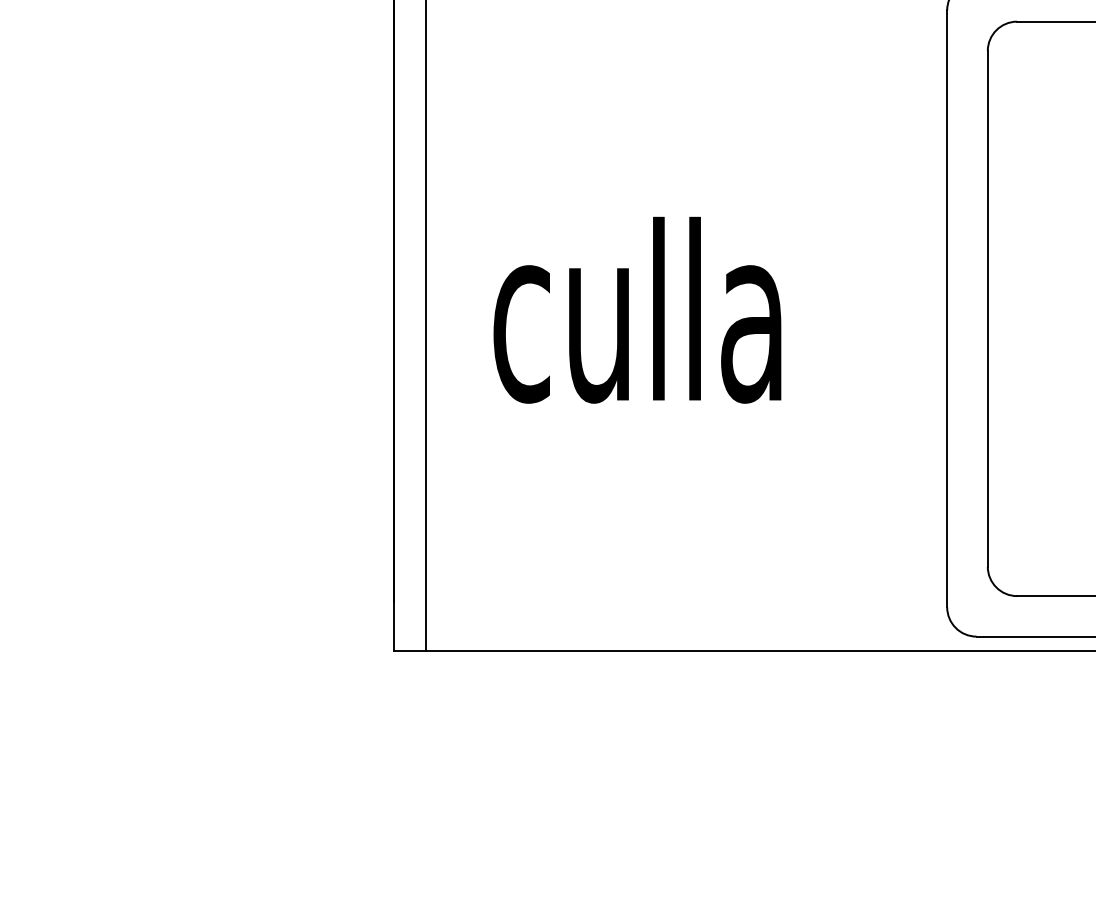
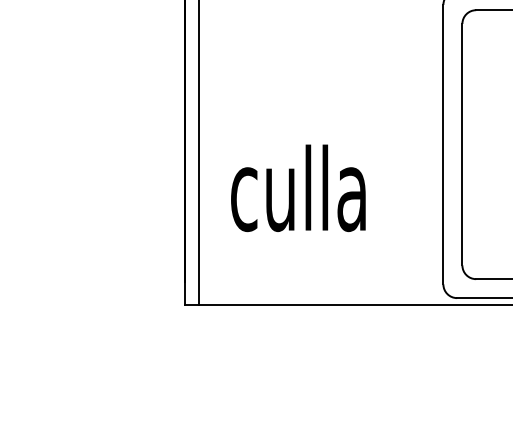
text: (637, 310) -> (298, 188), moved

